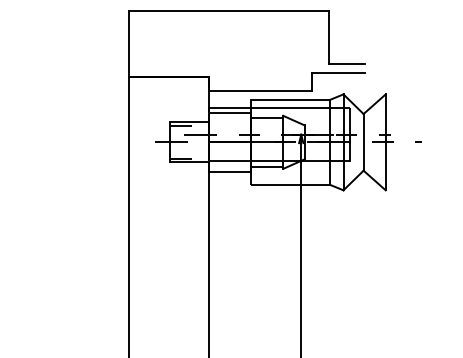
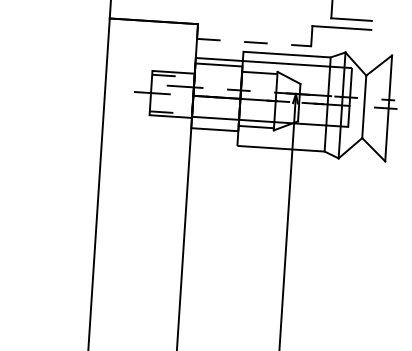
line: (260, 90) -> (254, 42), solid -> dashed

